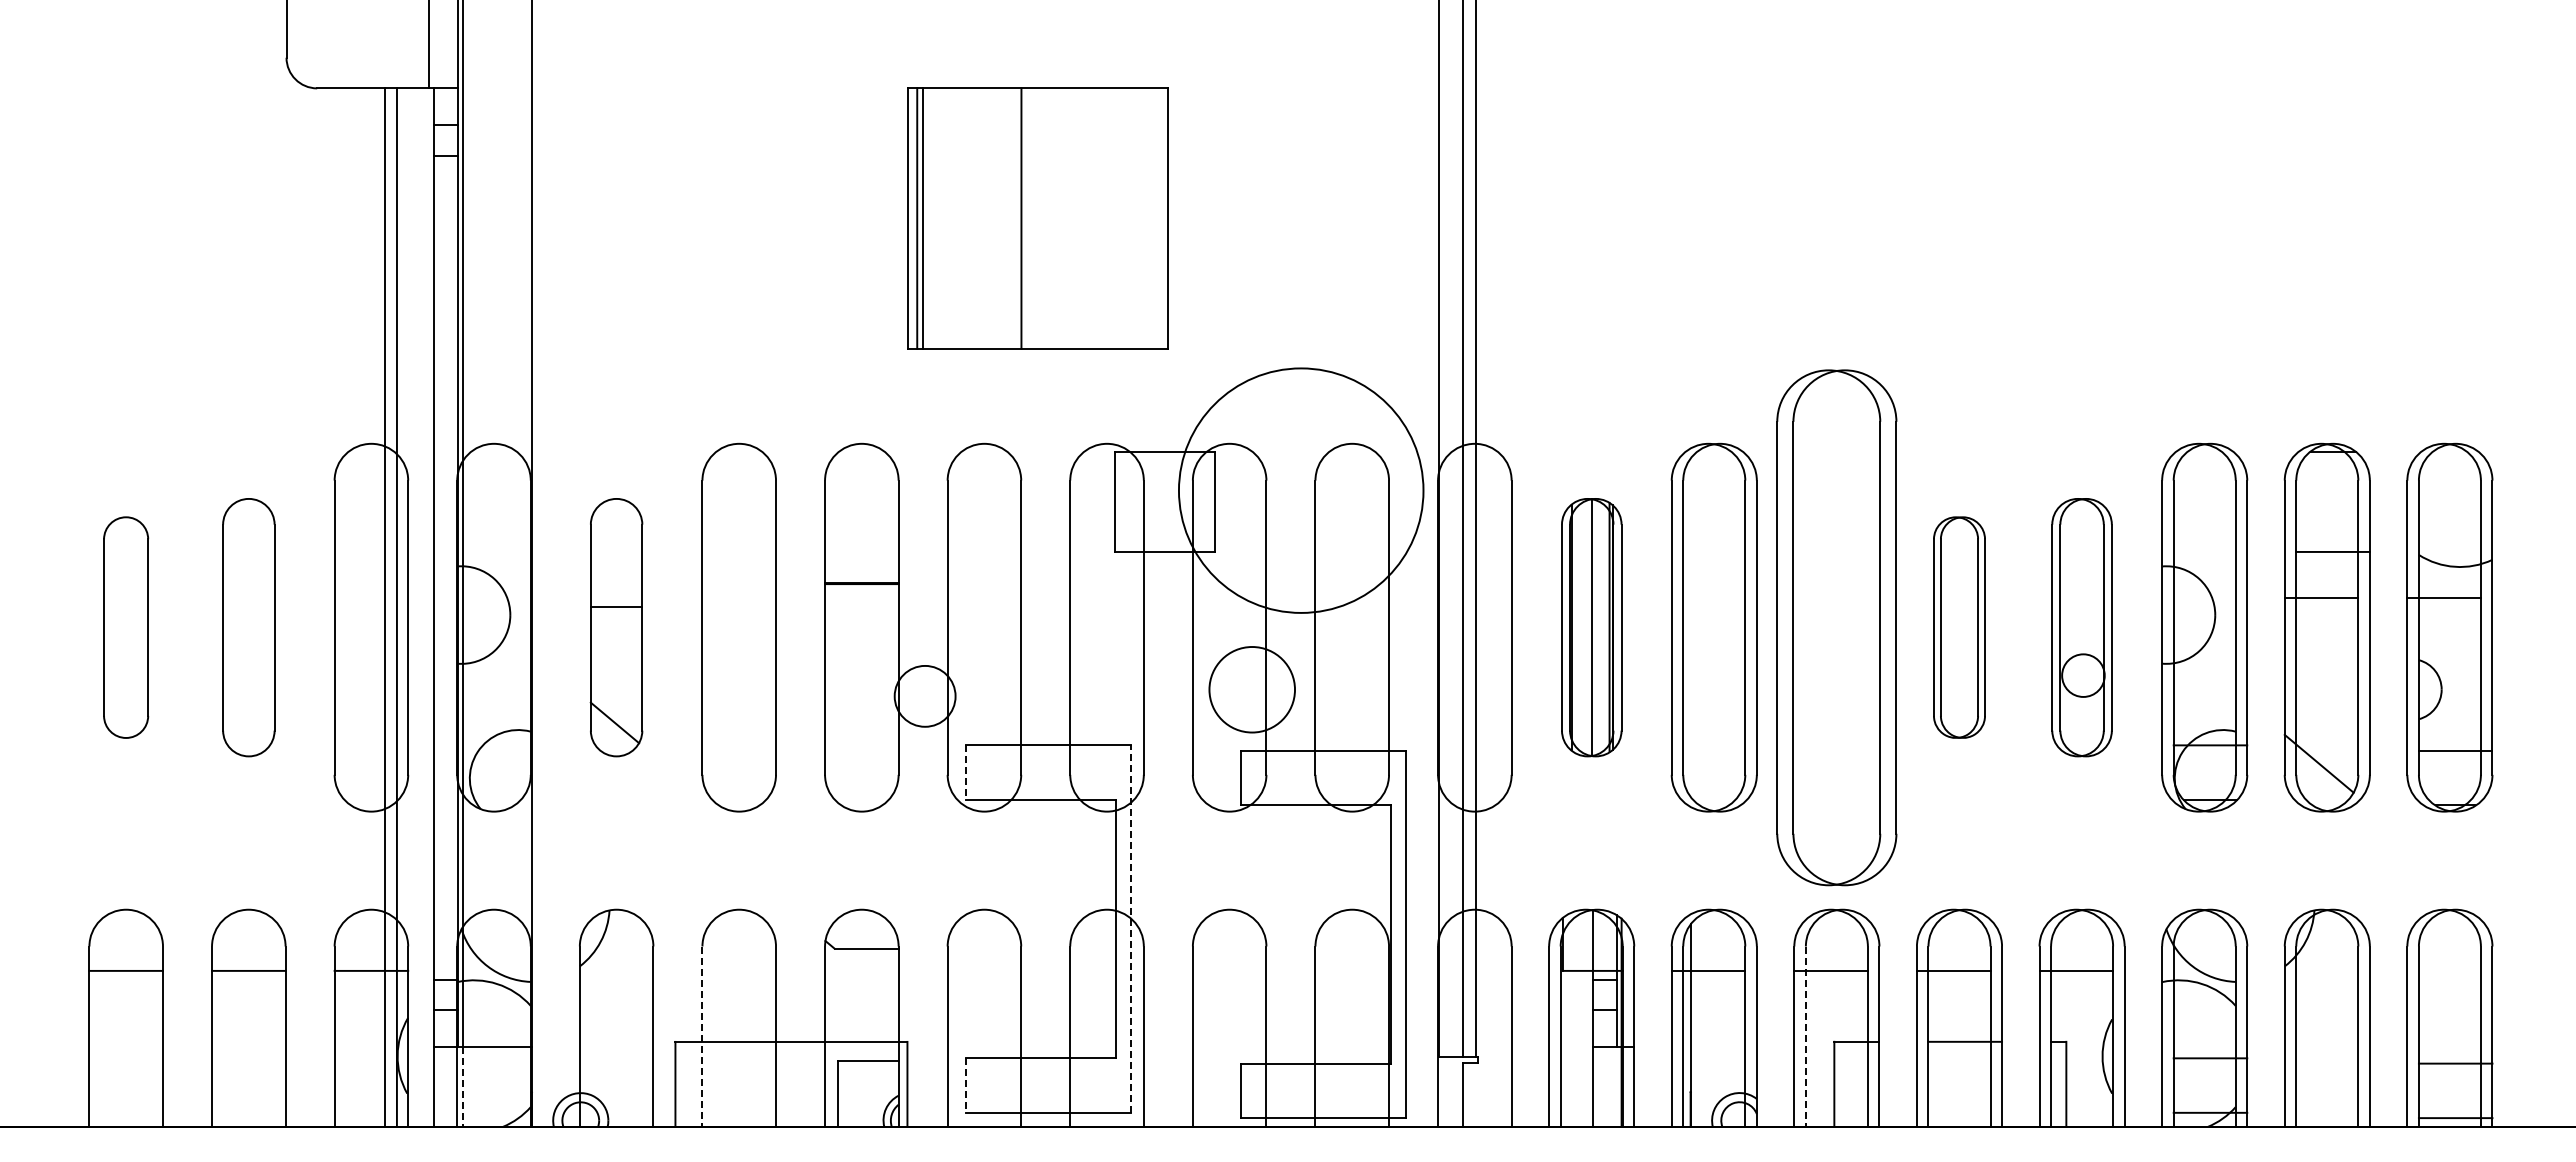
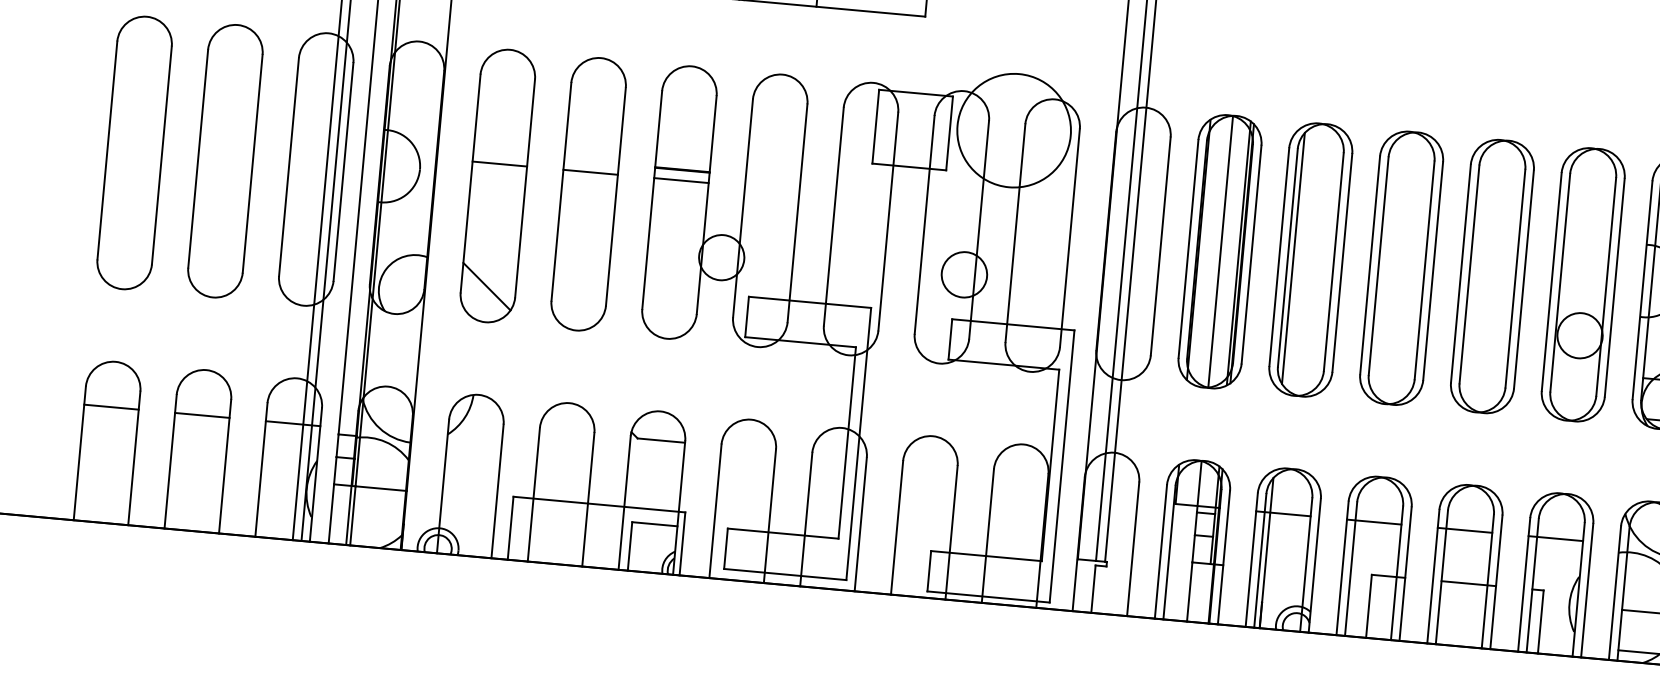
circle: (1300, 490) -> (1013, 130), size x0.62
line: (739, 598) -> (590, 172), added
line: (861, 598) -> (681, 180), added
part: (125, 627) -> (134, 152), size x1.67
part: (248, 627) -> (225, 161), size x1.43
part: (616, 627) -> (497, 185), size x1.43
part: (1591, 627) -> (1219, 251), size x1.43
line: (1690, 627) -> (1293, 258), added
part: (1836, 627) -> (1401, 268), size x0.71
part: (1959, 627) -> (1492, 276), size x1.67
part: (2081, 627) -> (1582, 284), size x1.43
circle: (1251, 689) -> (963, 274), size x0.71
line: (966, 773) -> (747, 317), dashed -> solid
line: (1131, 929) -> (858, 444), dashed -> solid
line: (702, 1037) -> (533, 495), dashed -> solid
line: (1805, 1037) -> (1350, 569), dashed -> solid
line: (966, 1086) -> (726, 549), dashed -> solid
line: (462, 1087) -> (352, 516), dashed -> solid

